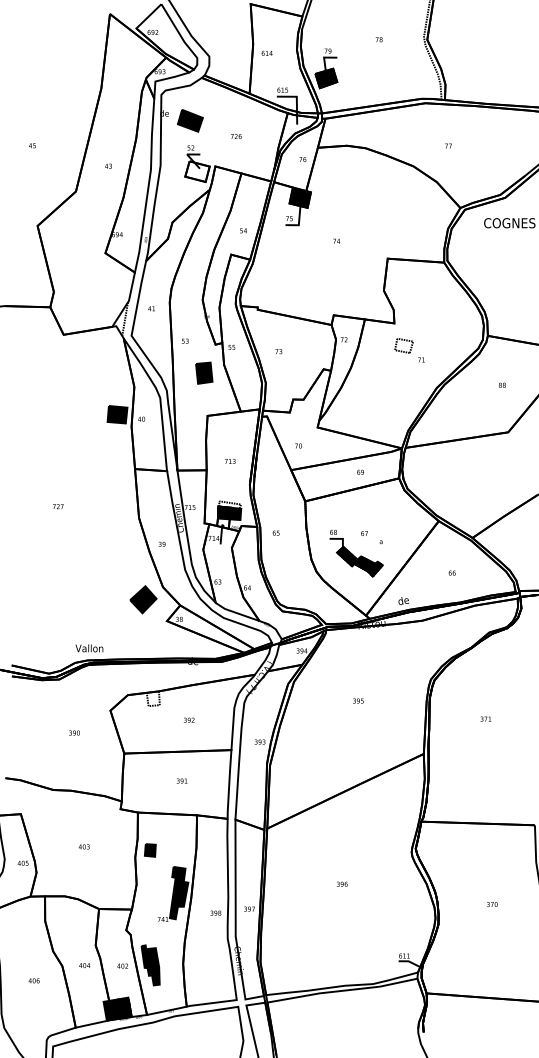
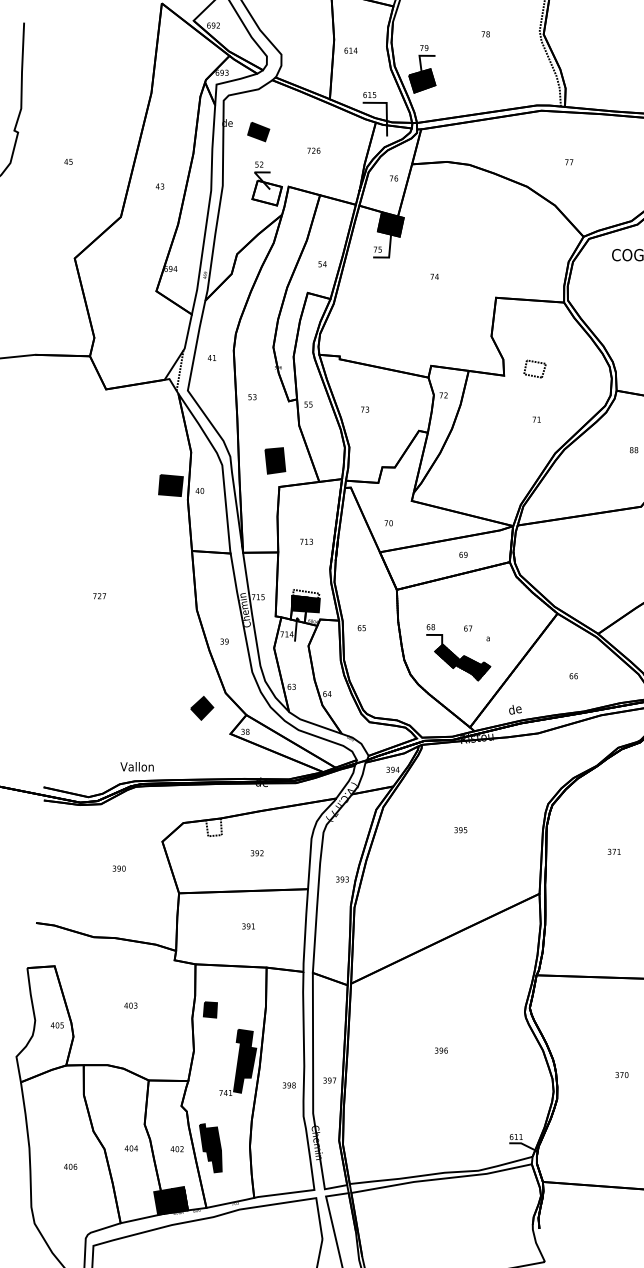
part: (190, 120) -> (258, 131), size x0.7
part: (403, 345) -> (534, 368), moved
part: (204, 372) -> (275, 460), moved
part: (143, 599) -> (202, 707), size x0.7

